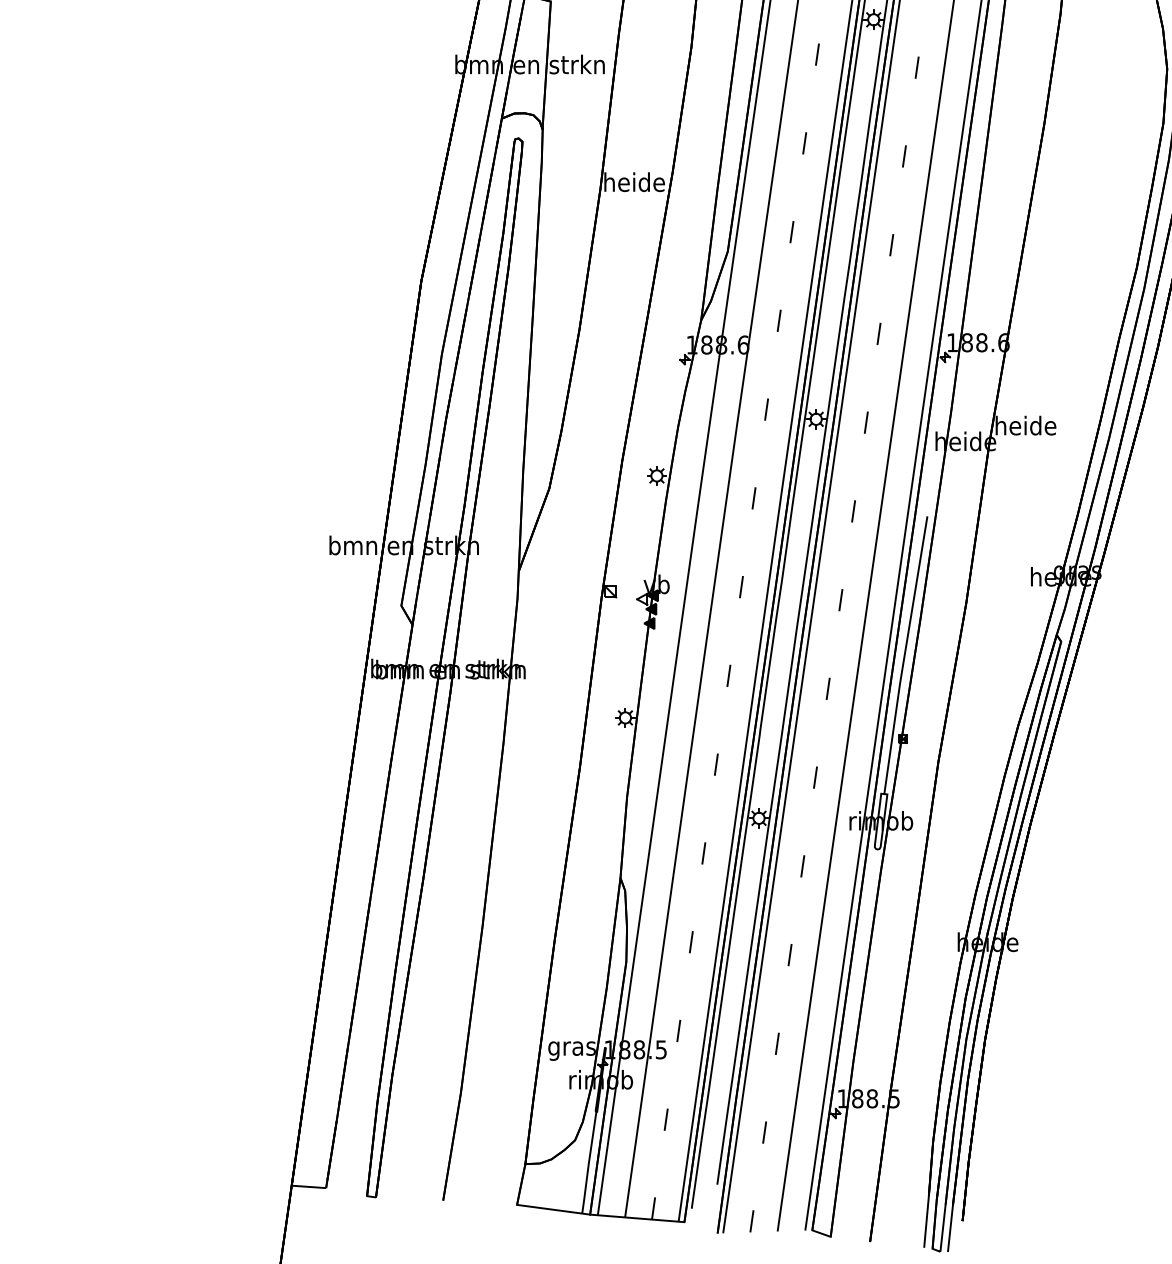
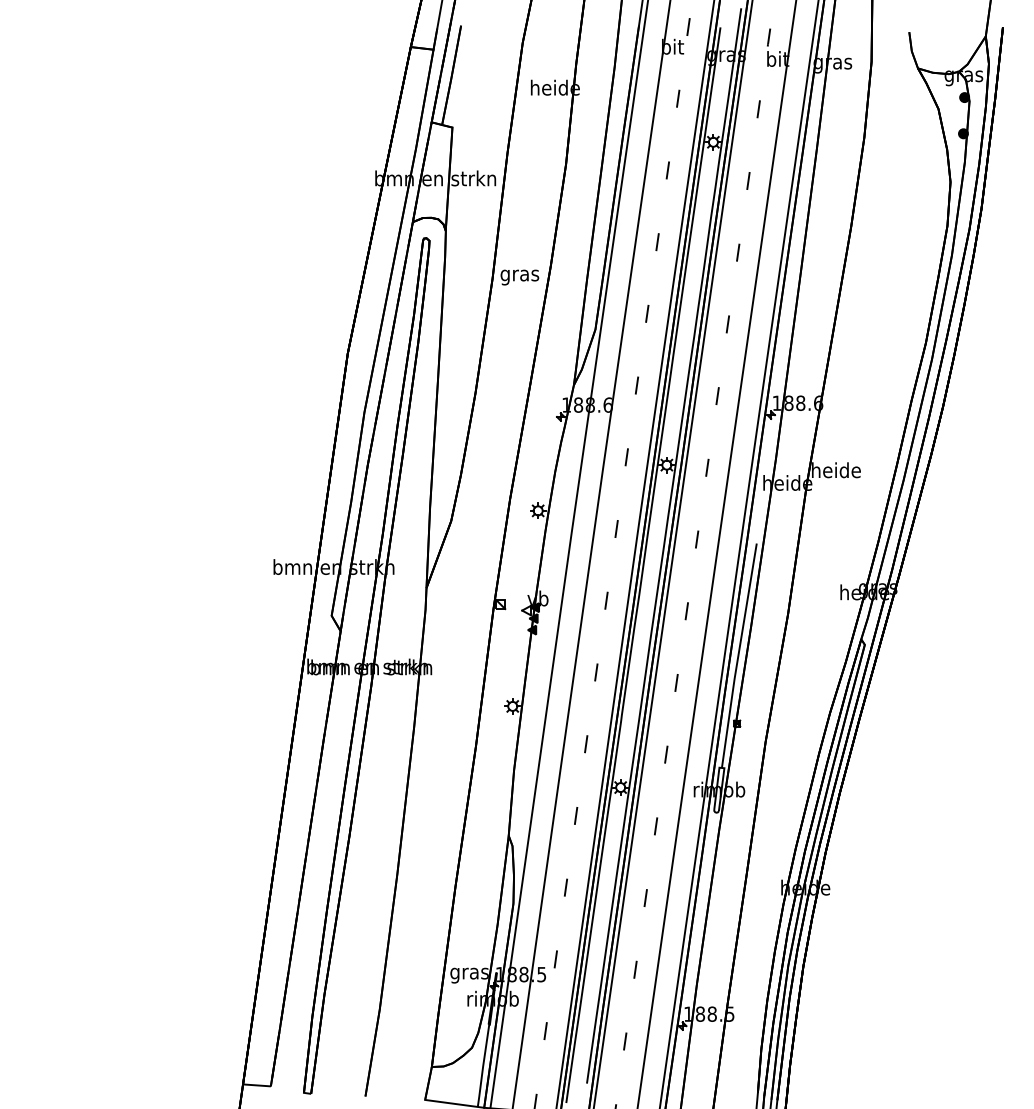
text: (633, 184) -> (519, 275), heide -> gras

